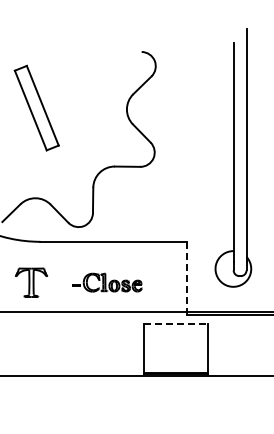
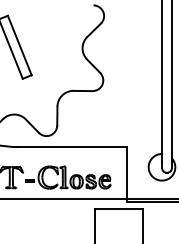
line: (186, 278) -> (127, 174), dashed -> solid
part: (107, 282) -> (68, 177), size x1.67
line: (176, 324) -> (119, 208), dashed -> solid

